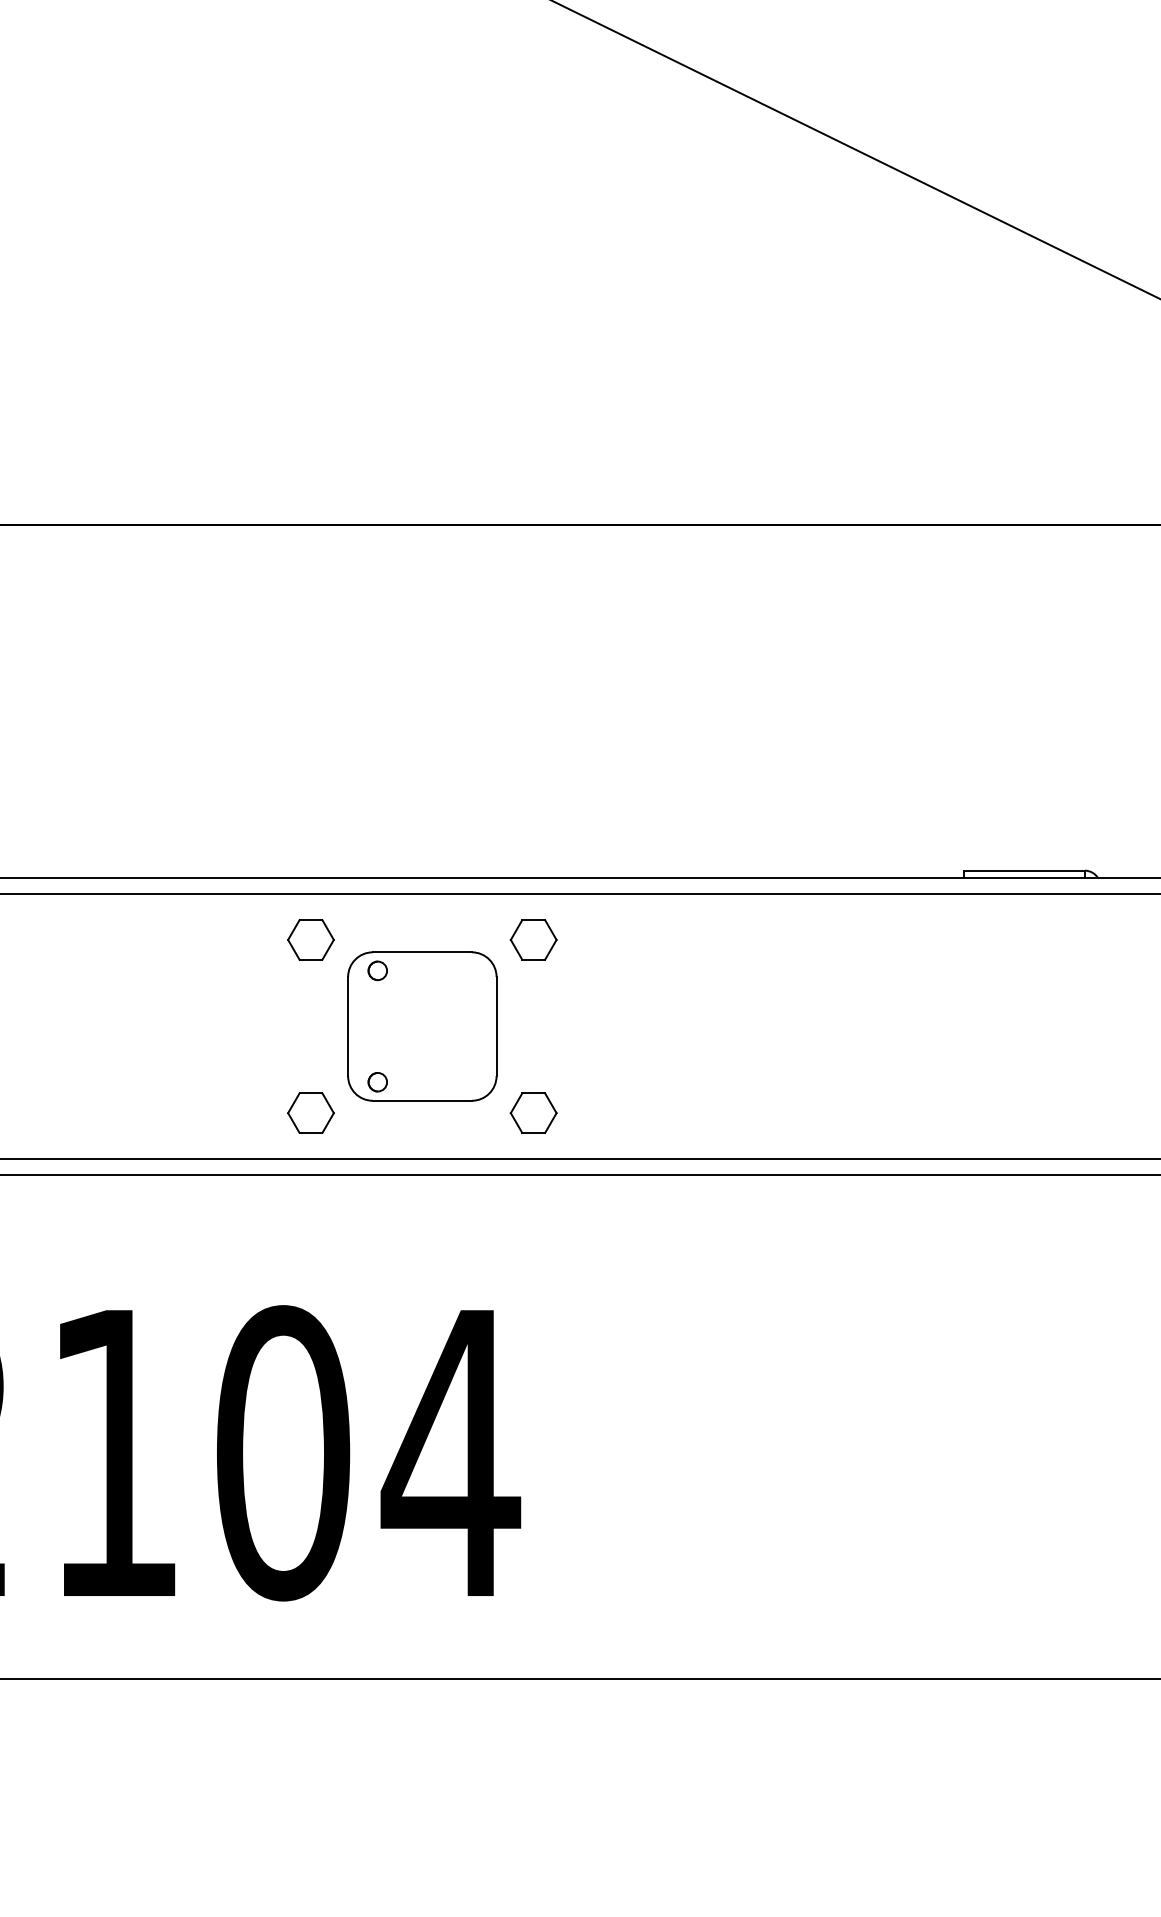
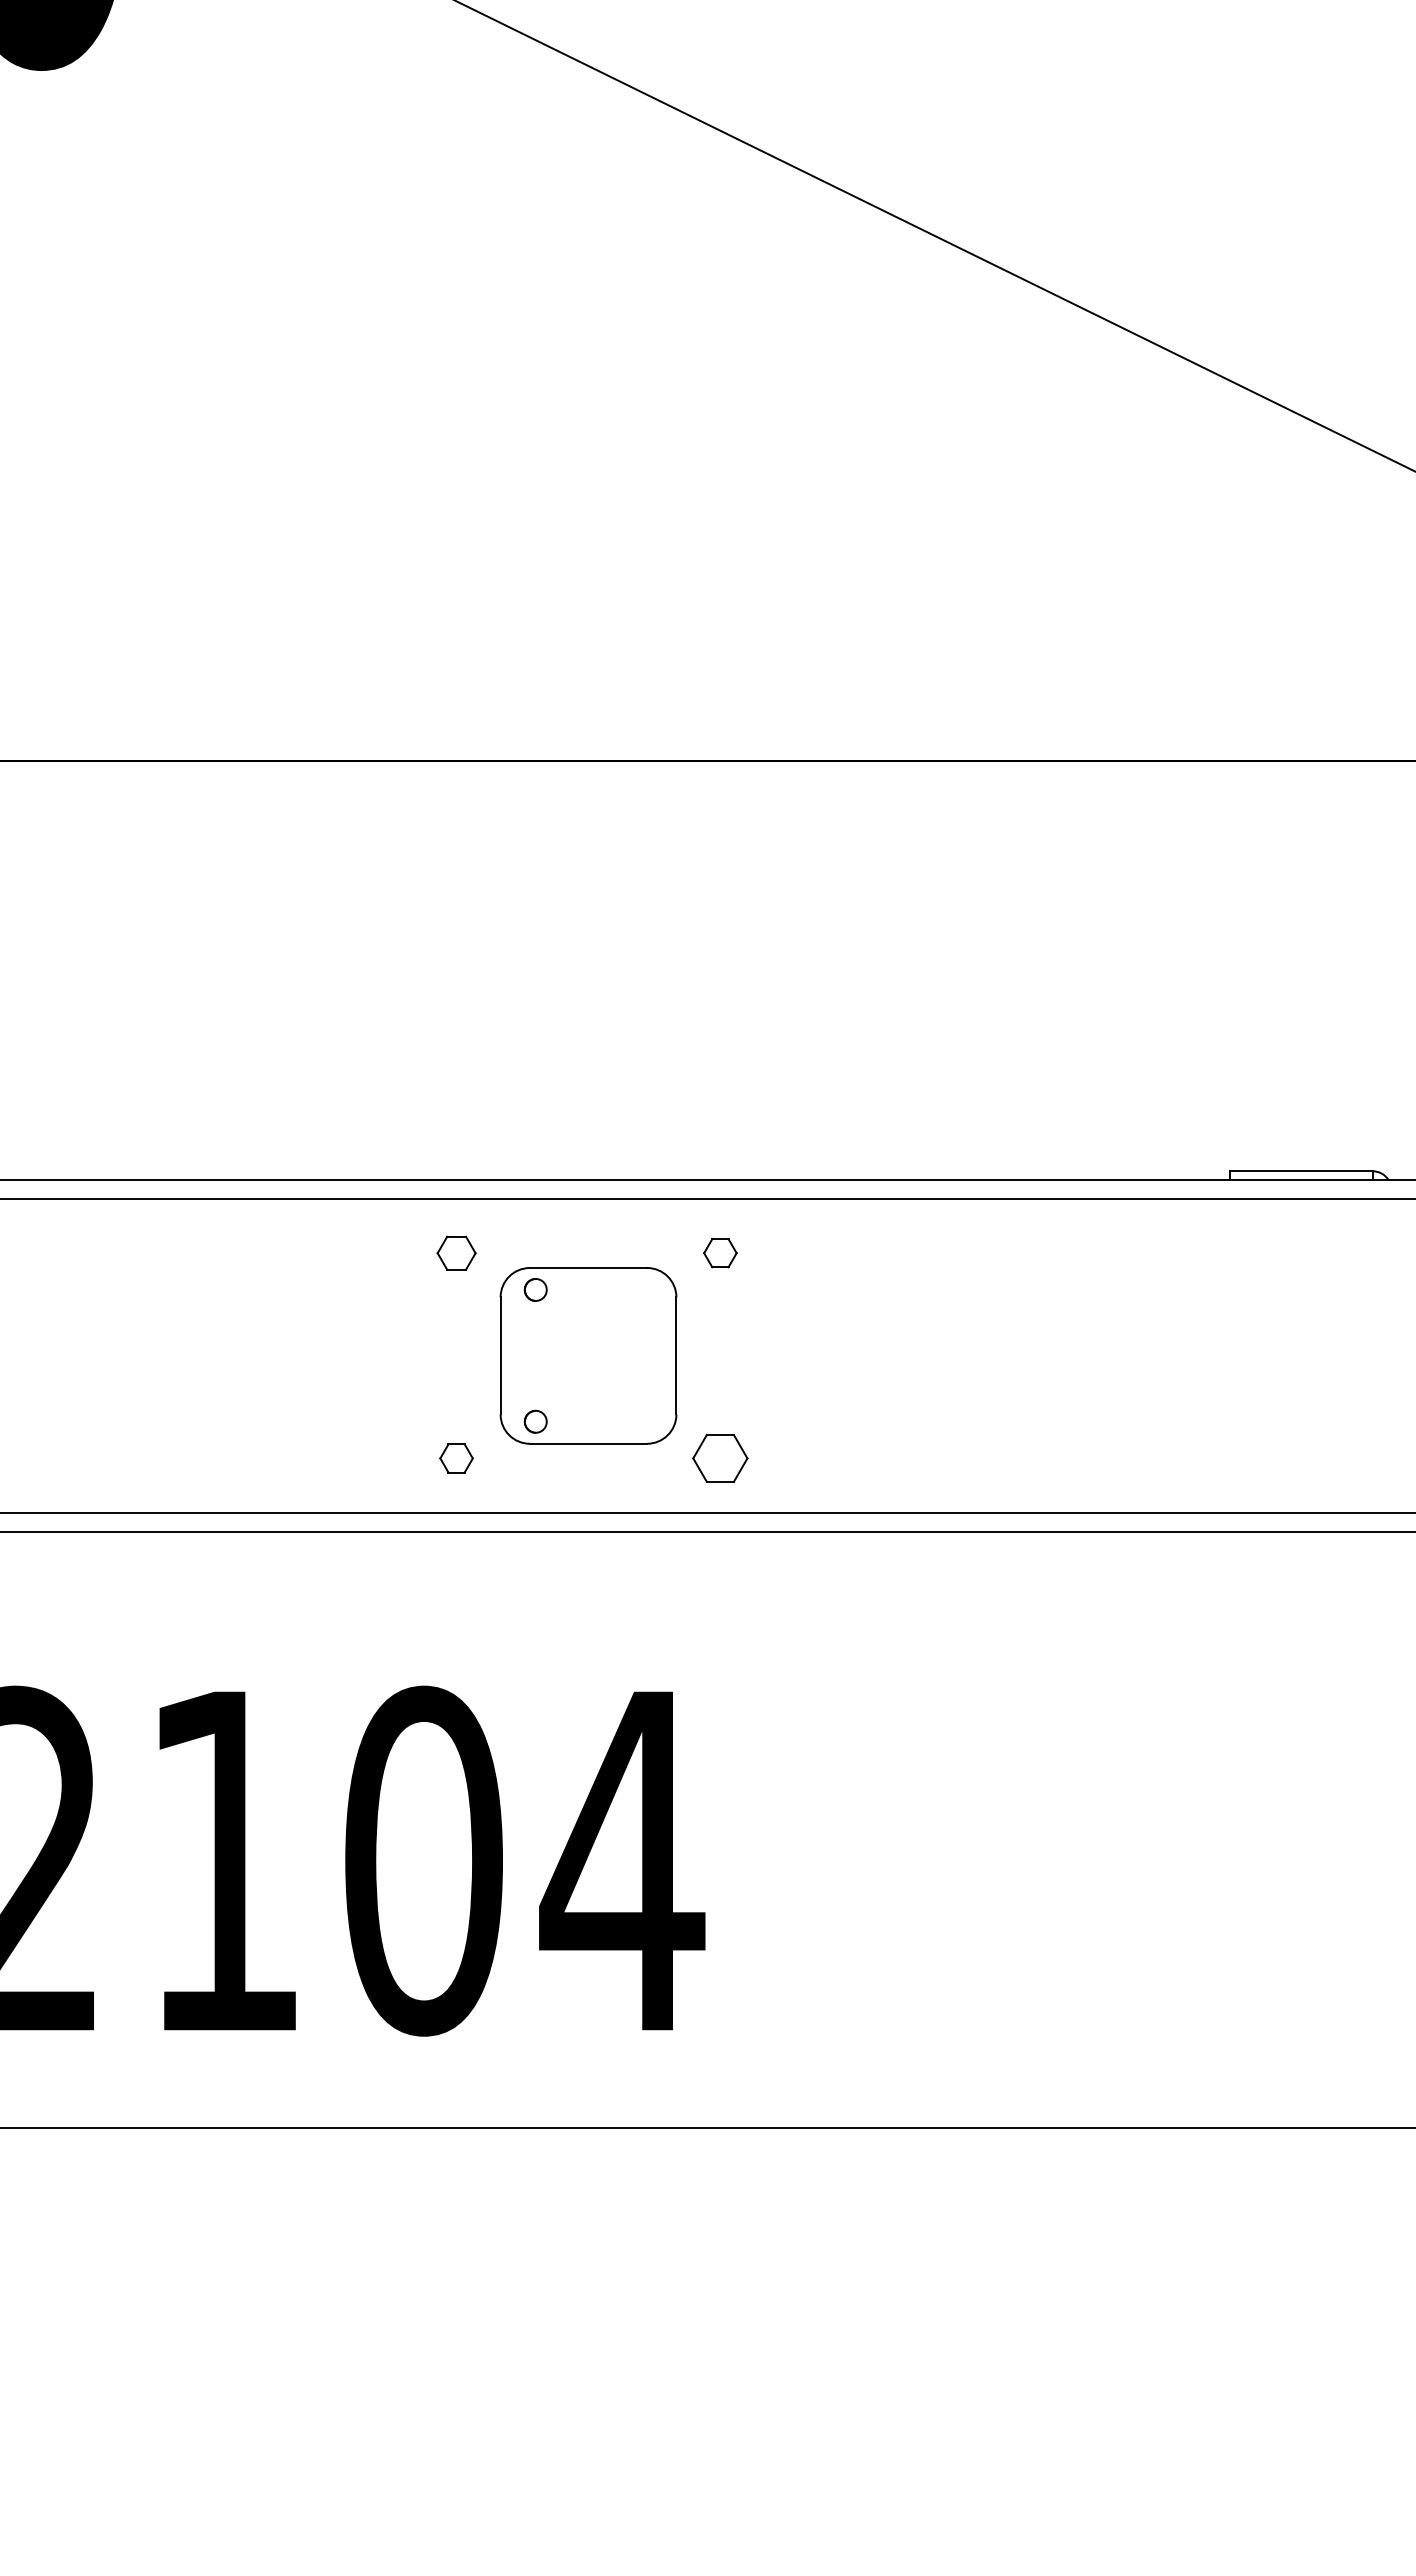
part: (310, 939) -> (456, 1252), size x0.7
part: (533, 939) -> (720, 1252), size x0.6
part: (310, 1113) -> (456, 1458), size x0.6

